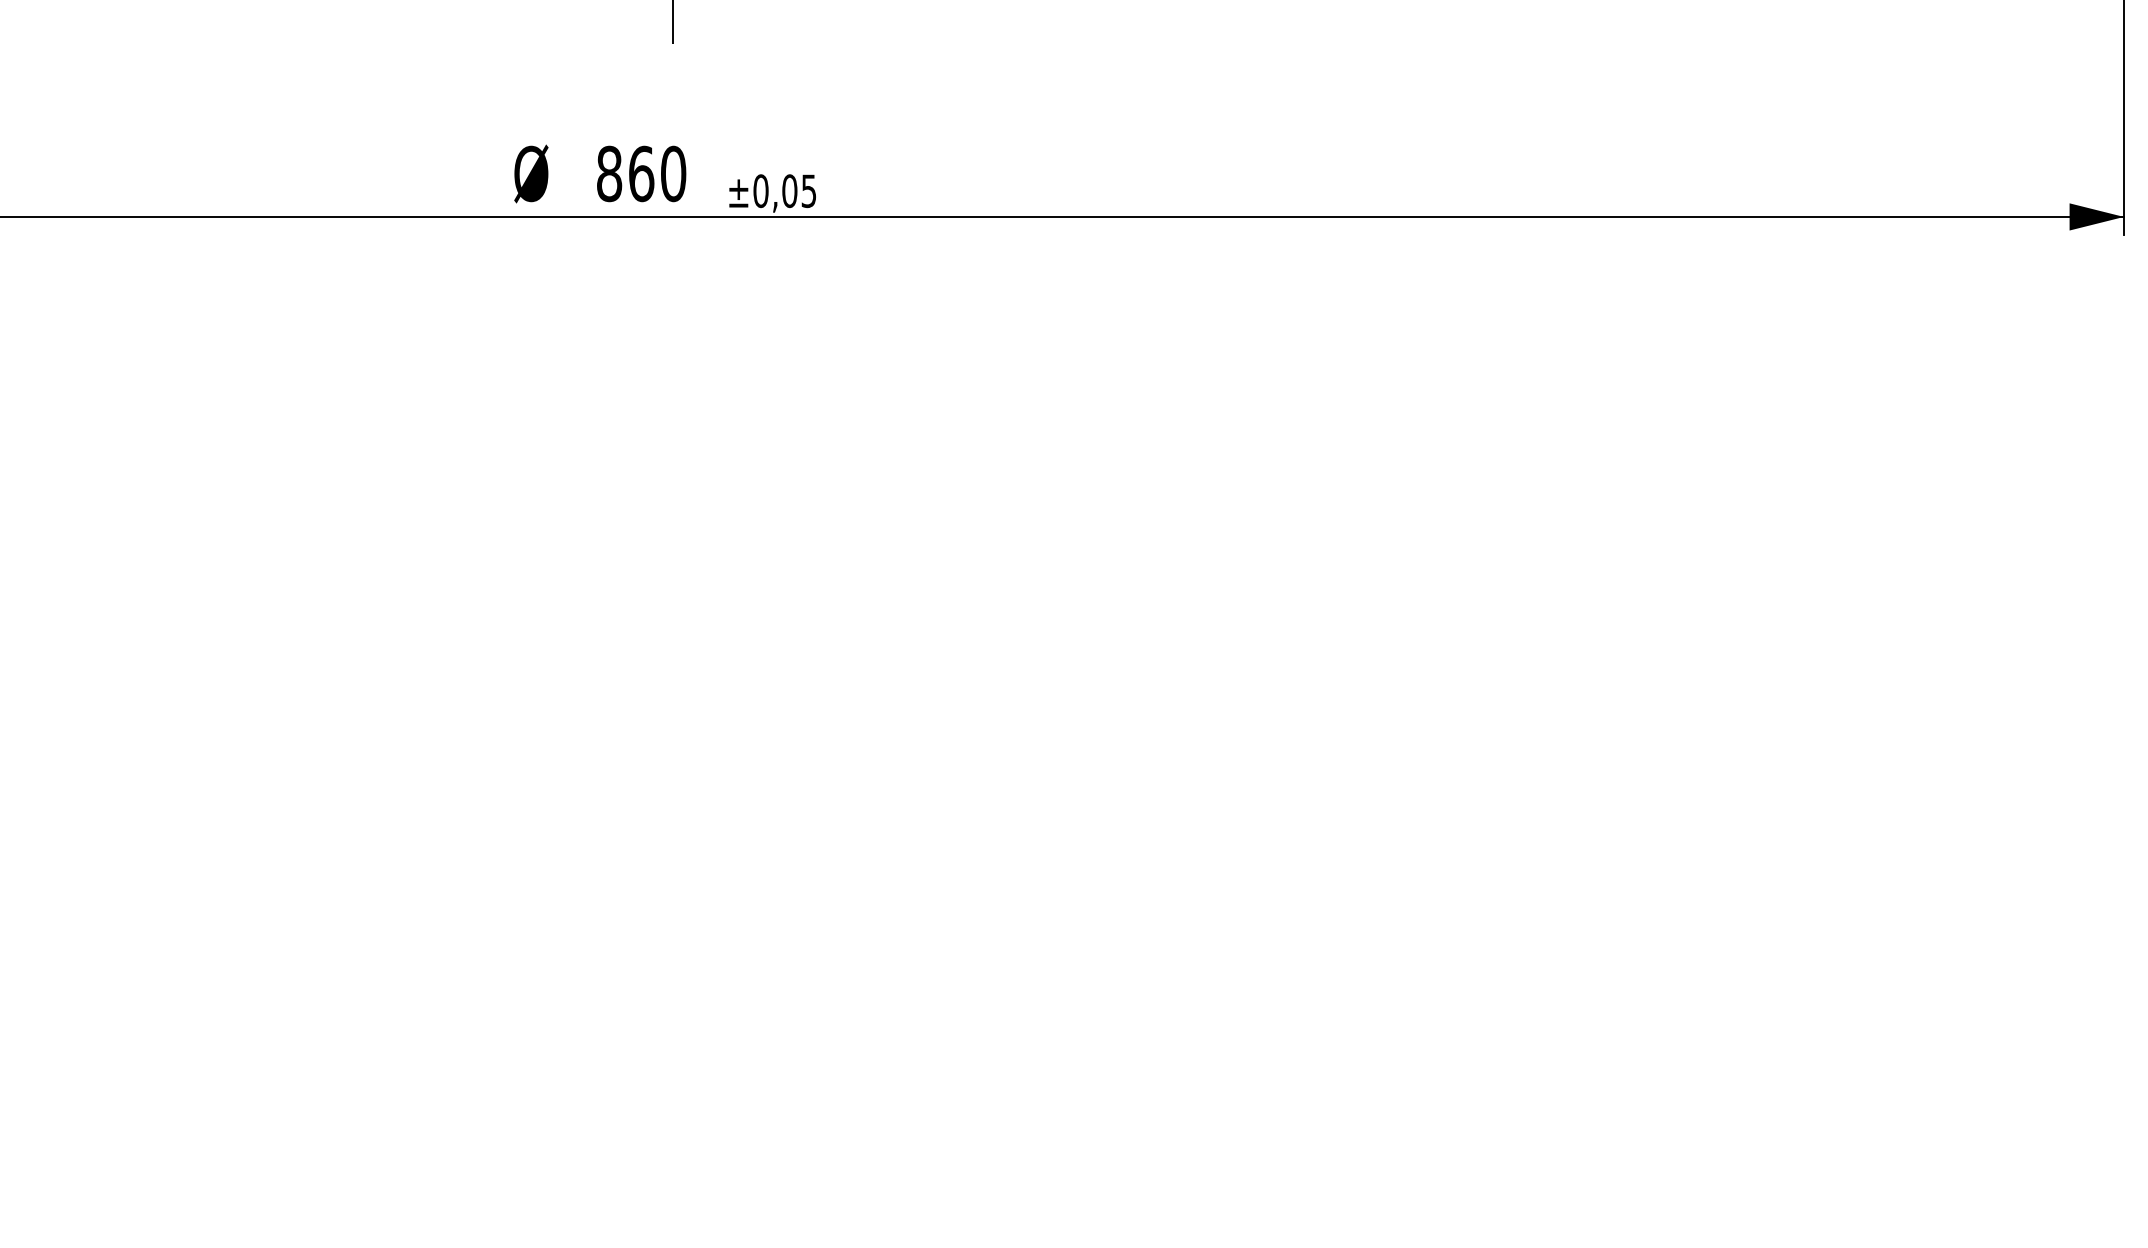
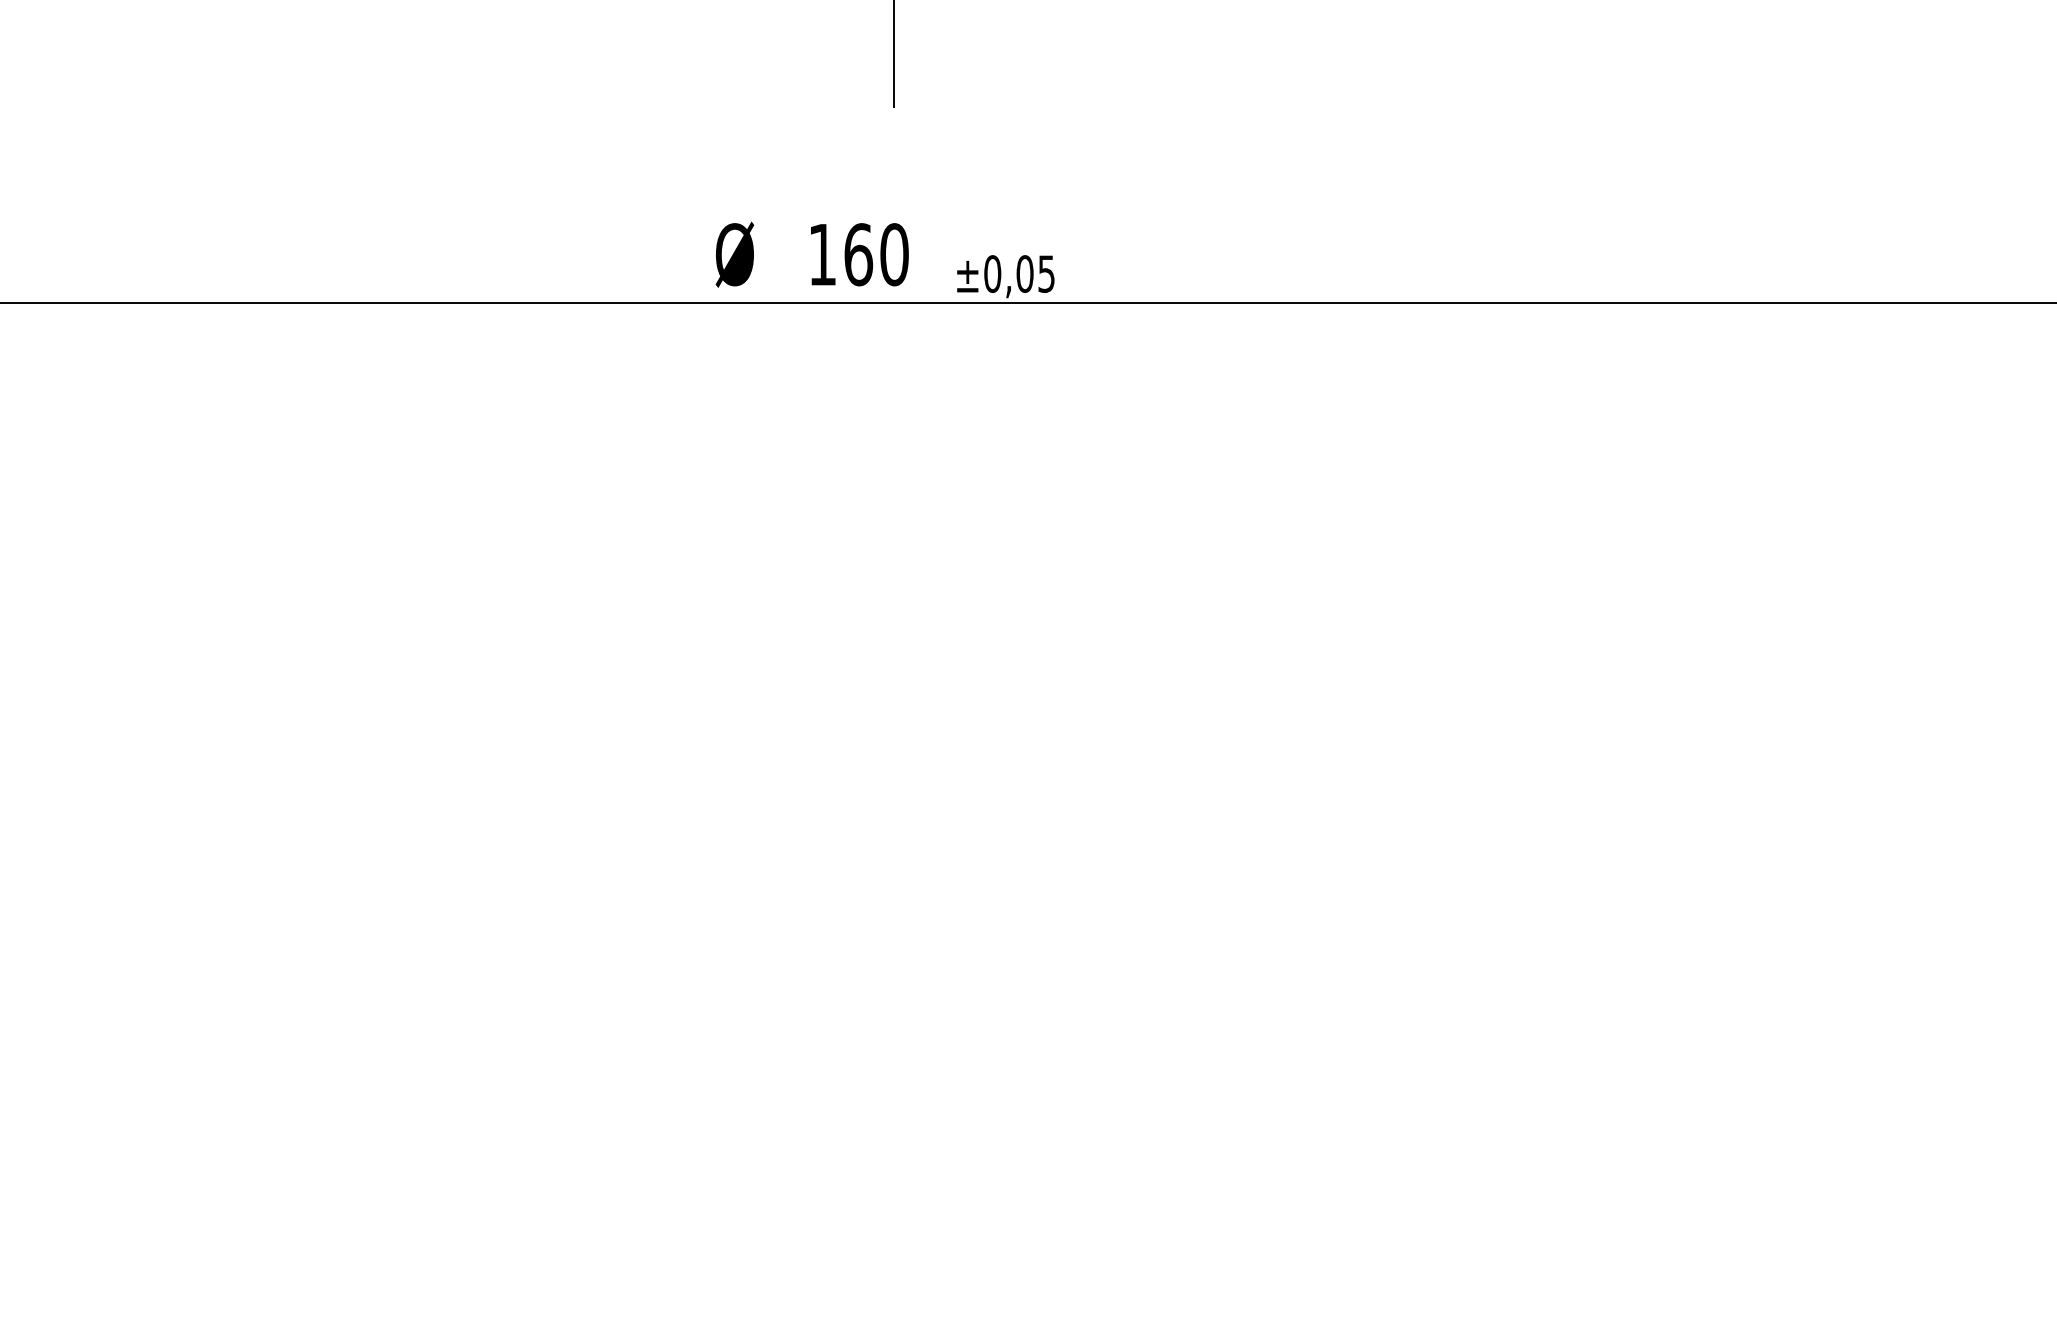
text: (609, 173) -> (822, 254), 860 -> 160

